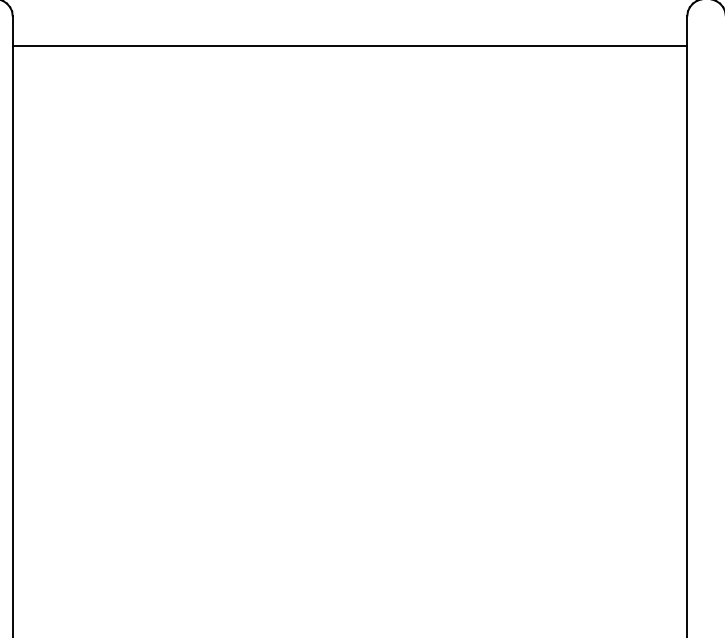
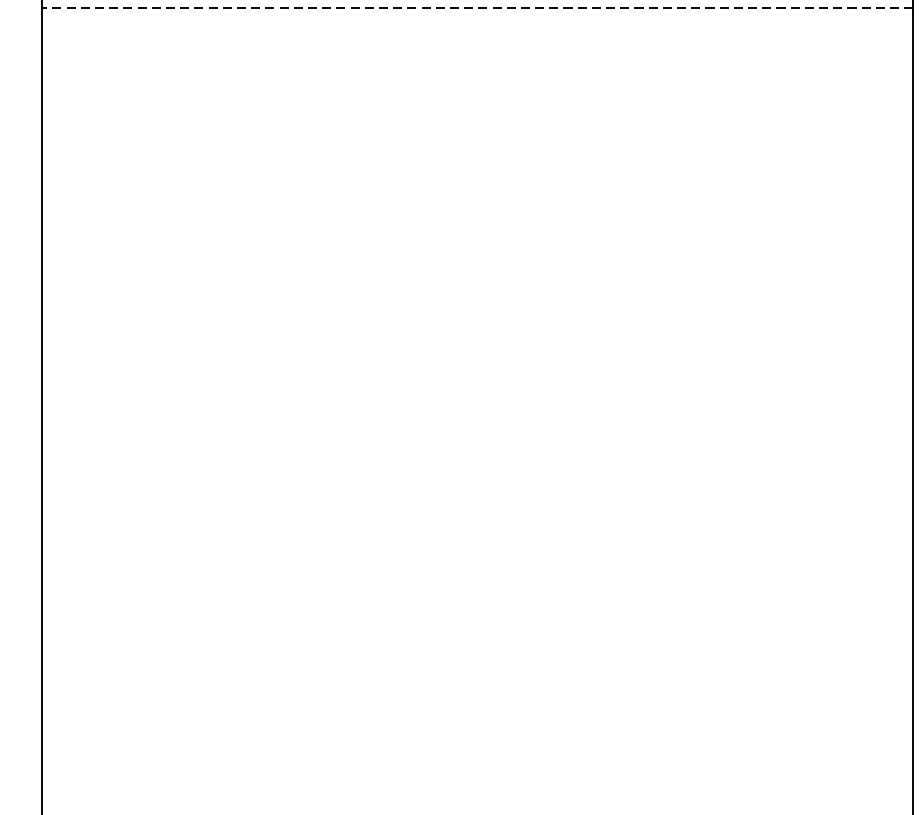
line: (349, 45) -> (477, 7), solid -> dashed

